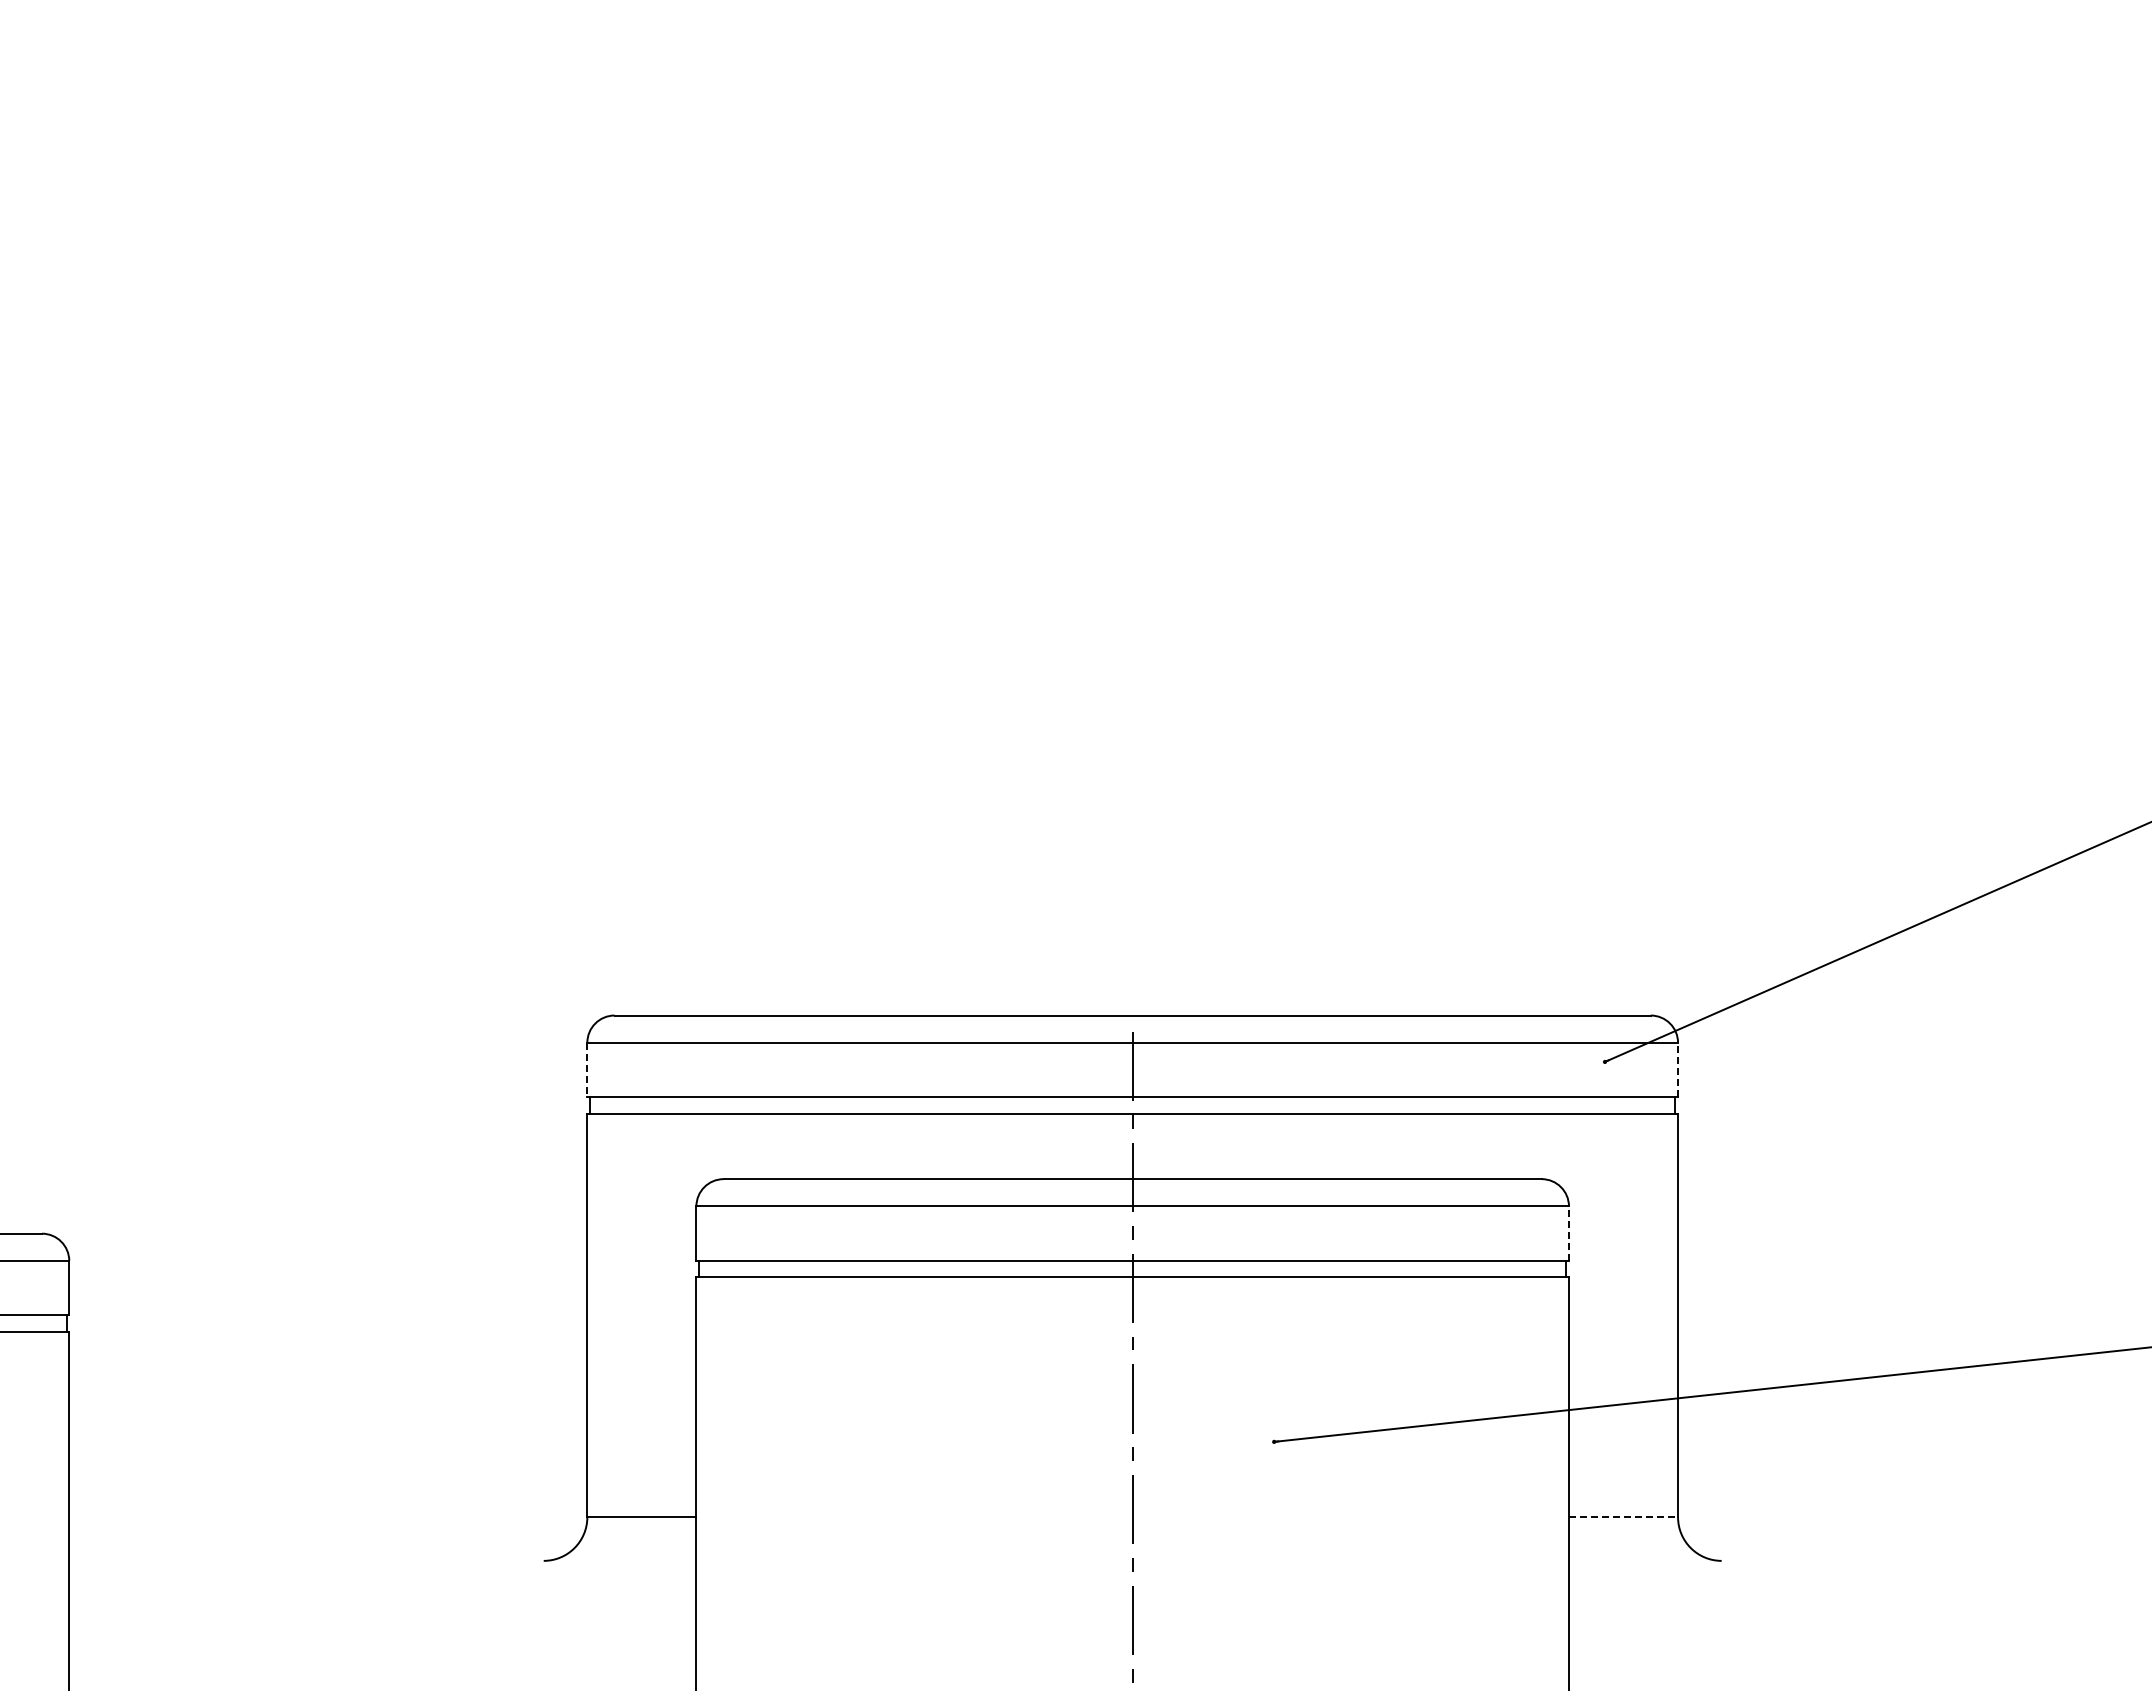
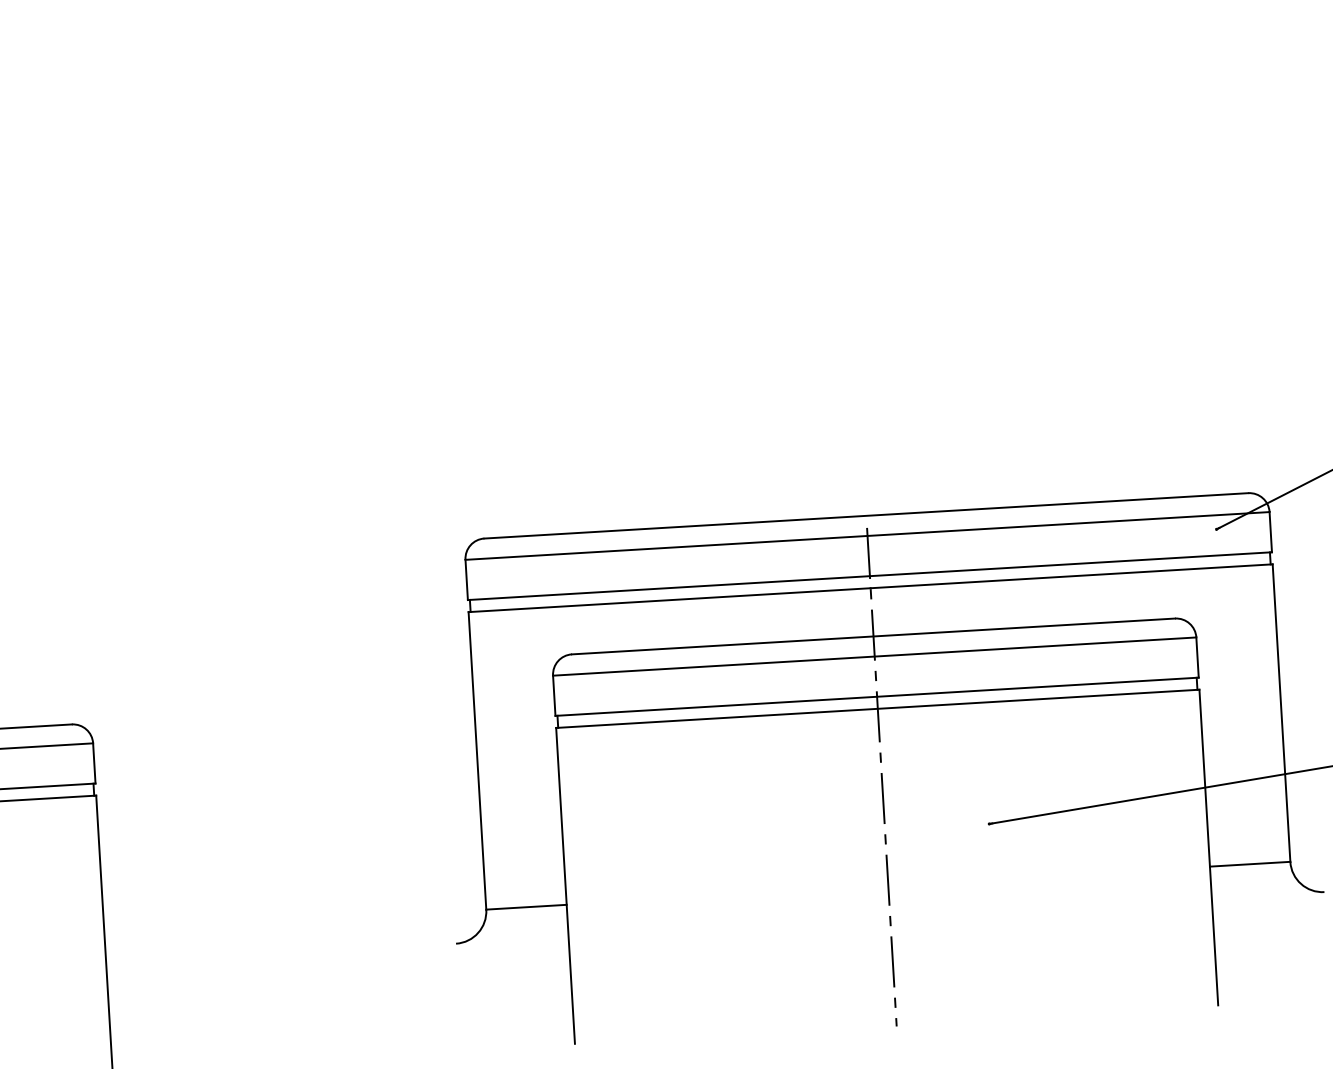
line: (1678, 1069) -> (1271, 531), dashed -> solid
line: (587, 1070) -> (466, 580), dashed -> solid
line: (1568, 1233) -> (1197, 657), dashed -> solid
line: (1623, 1517) -> (1250, 864), dashed -> solid

